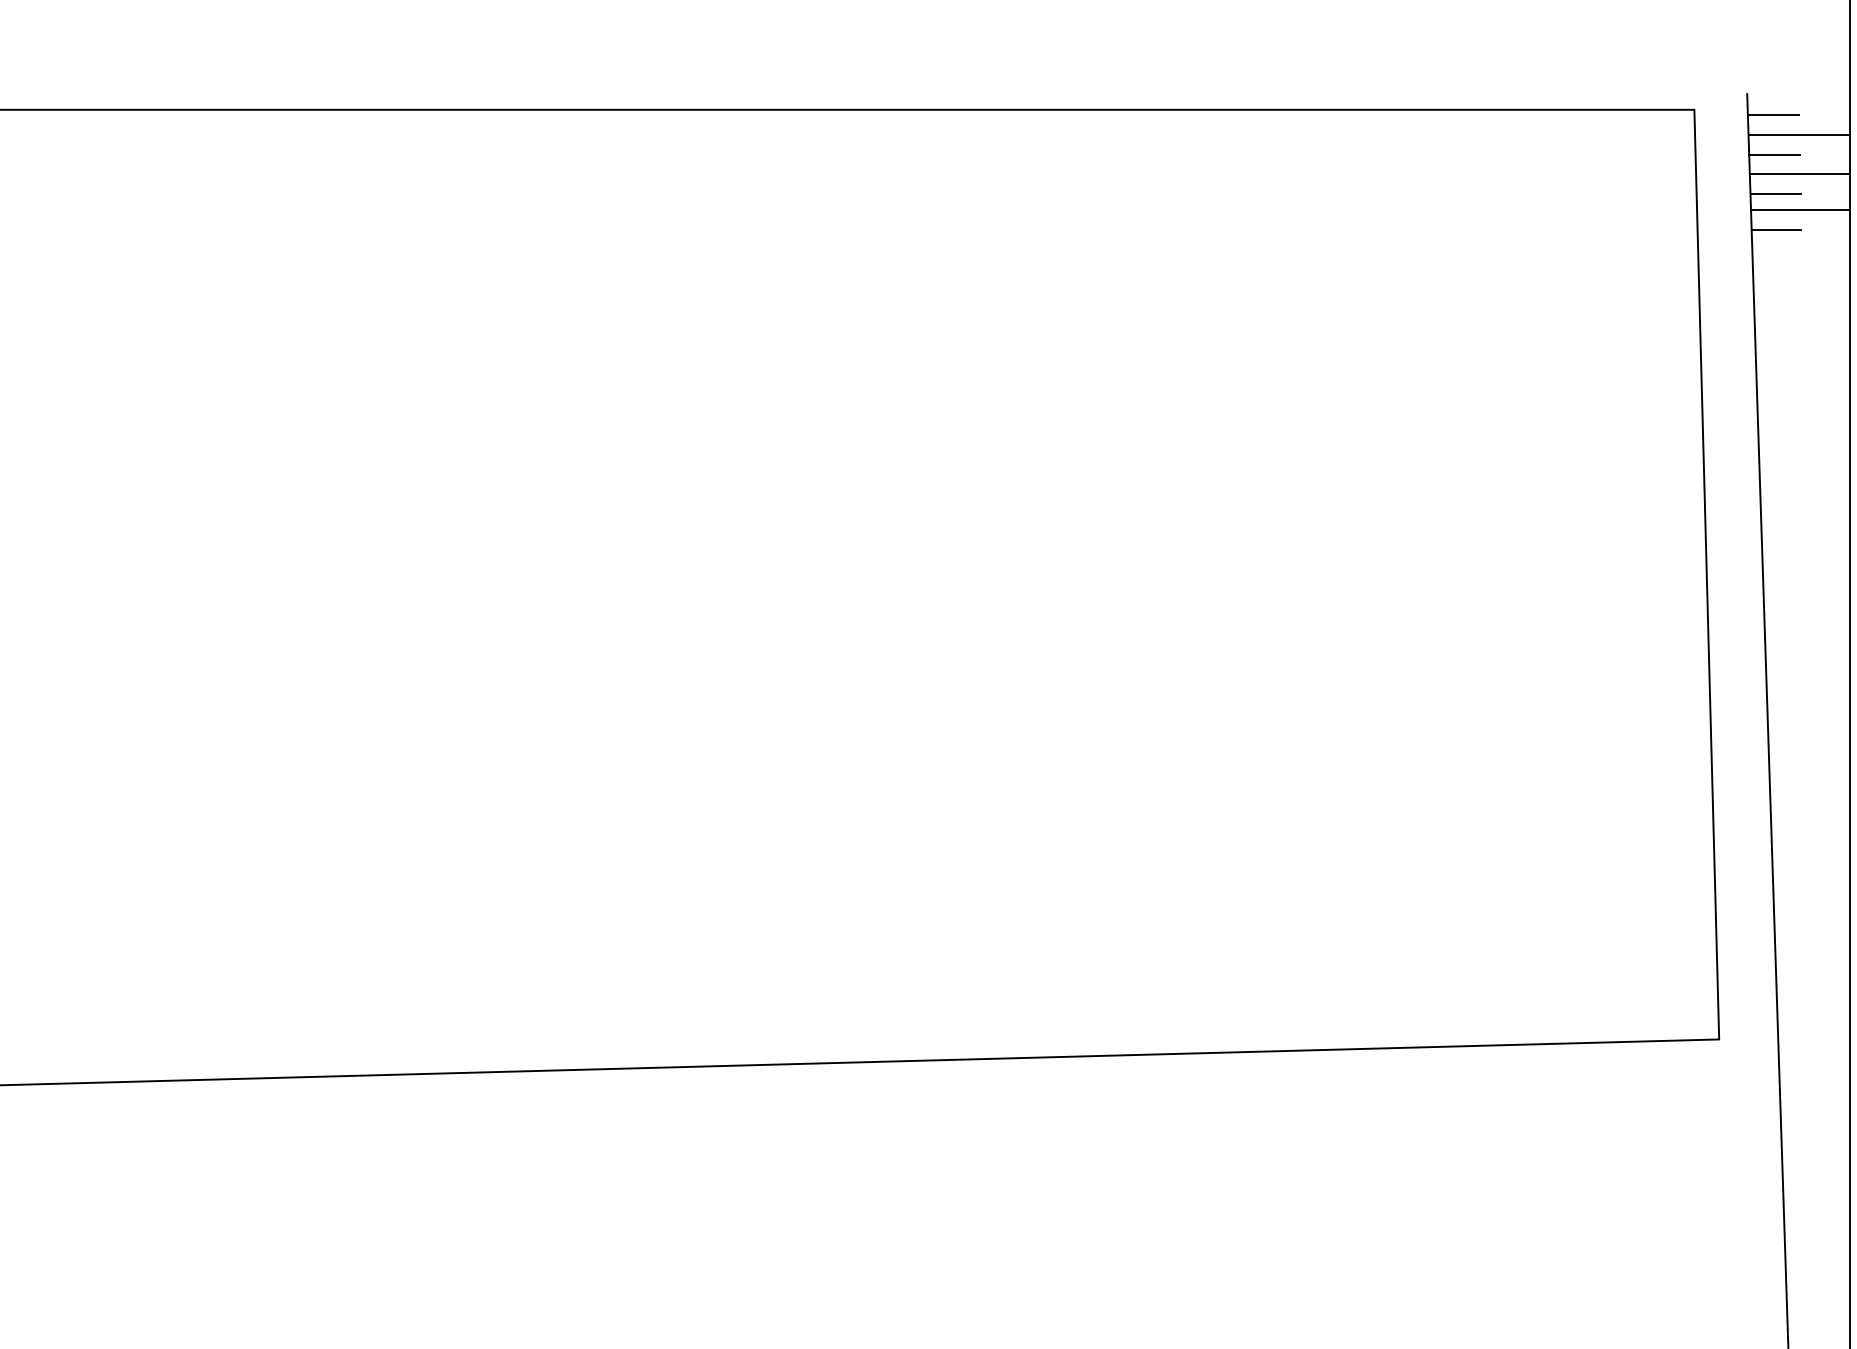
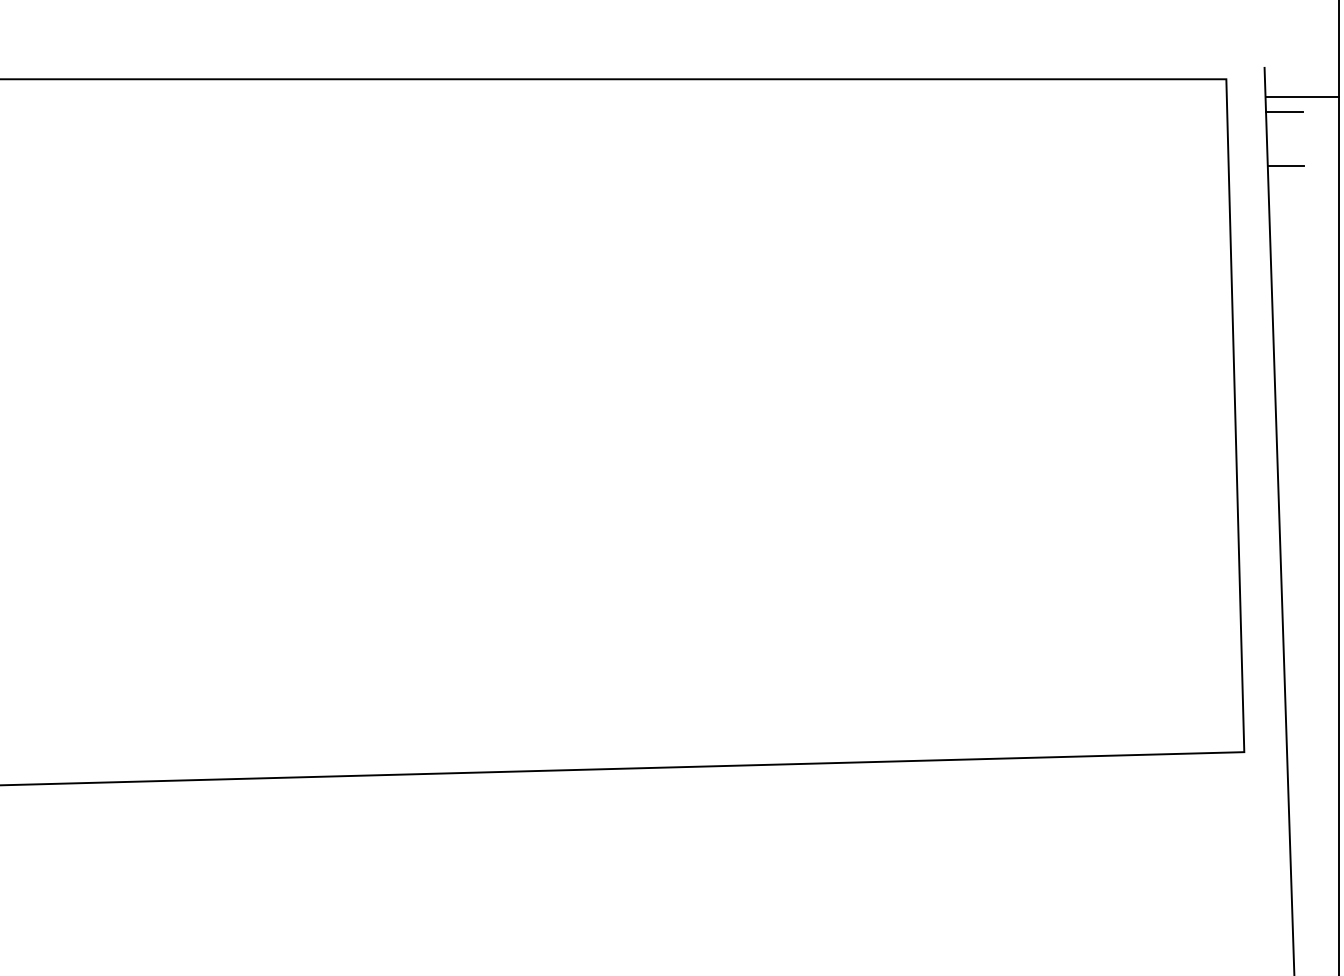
line: (1773, 114) -> (1283, 82), removed
line: (1799, 174) -> (1302, 126), removed
line: (1775, 194) -> (1285, 140), removed
line: (1800, 210) -> (1303, 152), removed

